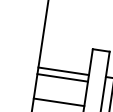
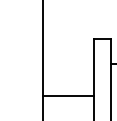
line: (63, 70) -> (68, 64), removed
line: (62, 77) -> (68, 71), removed

